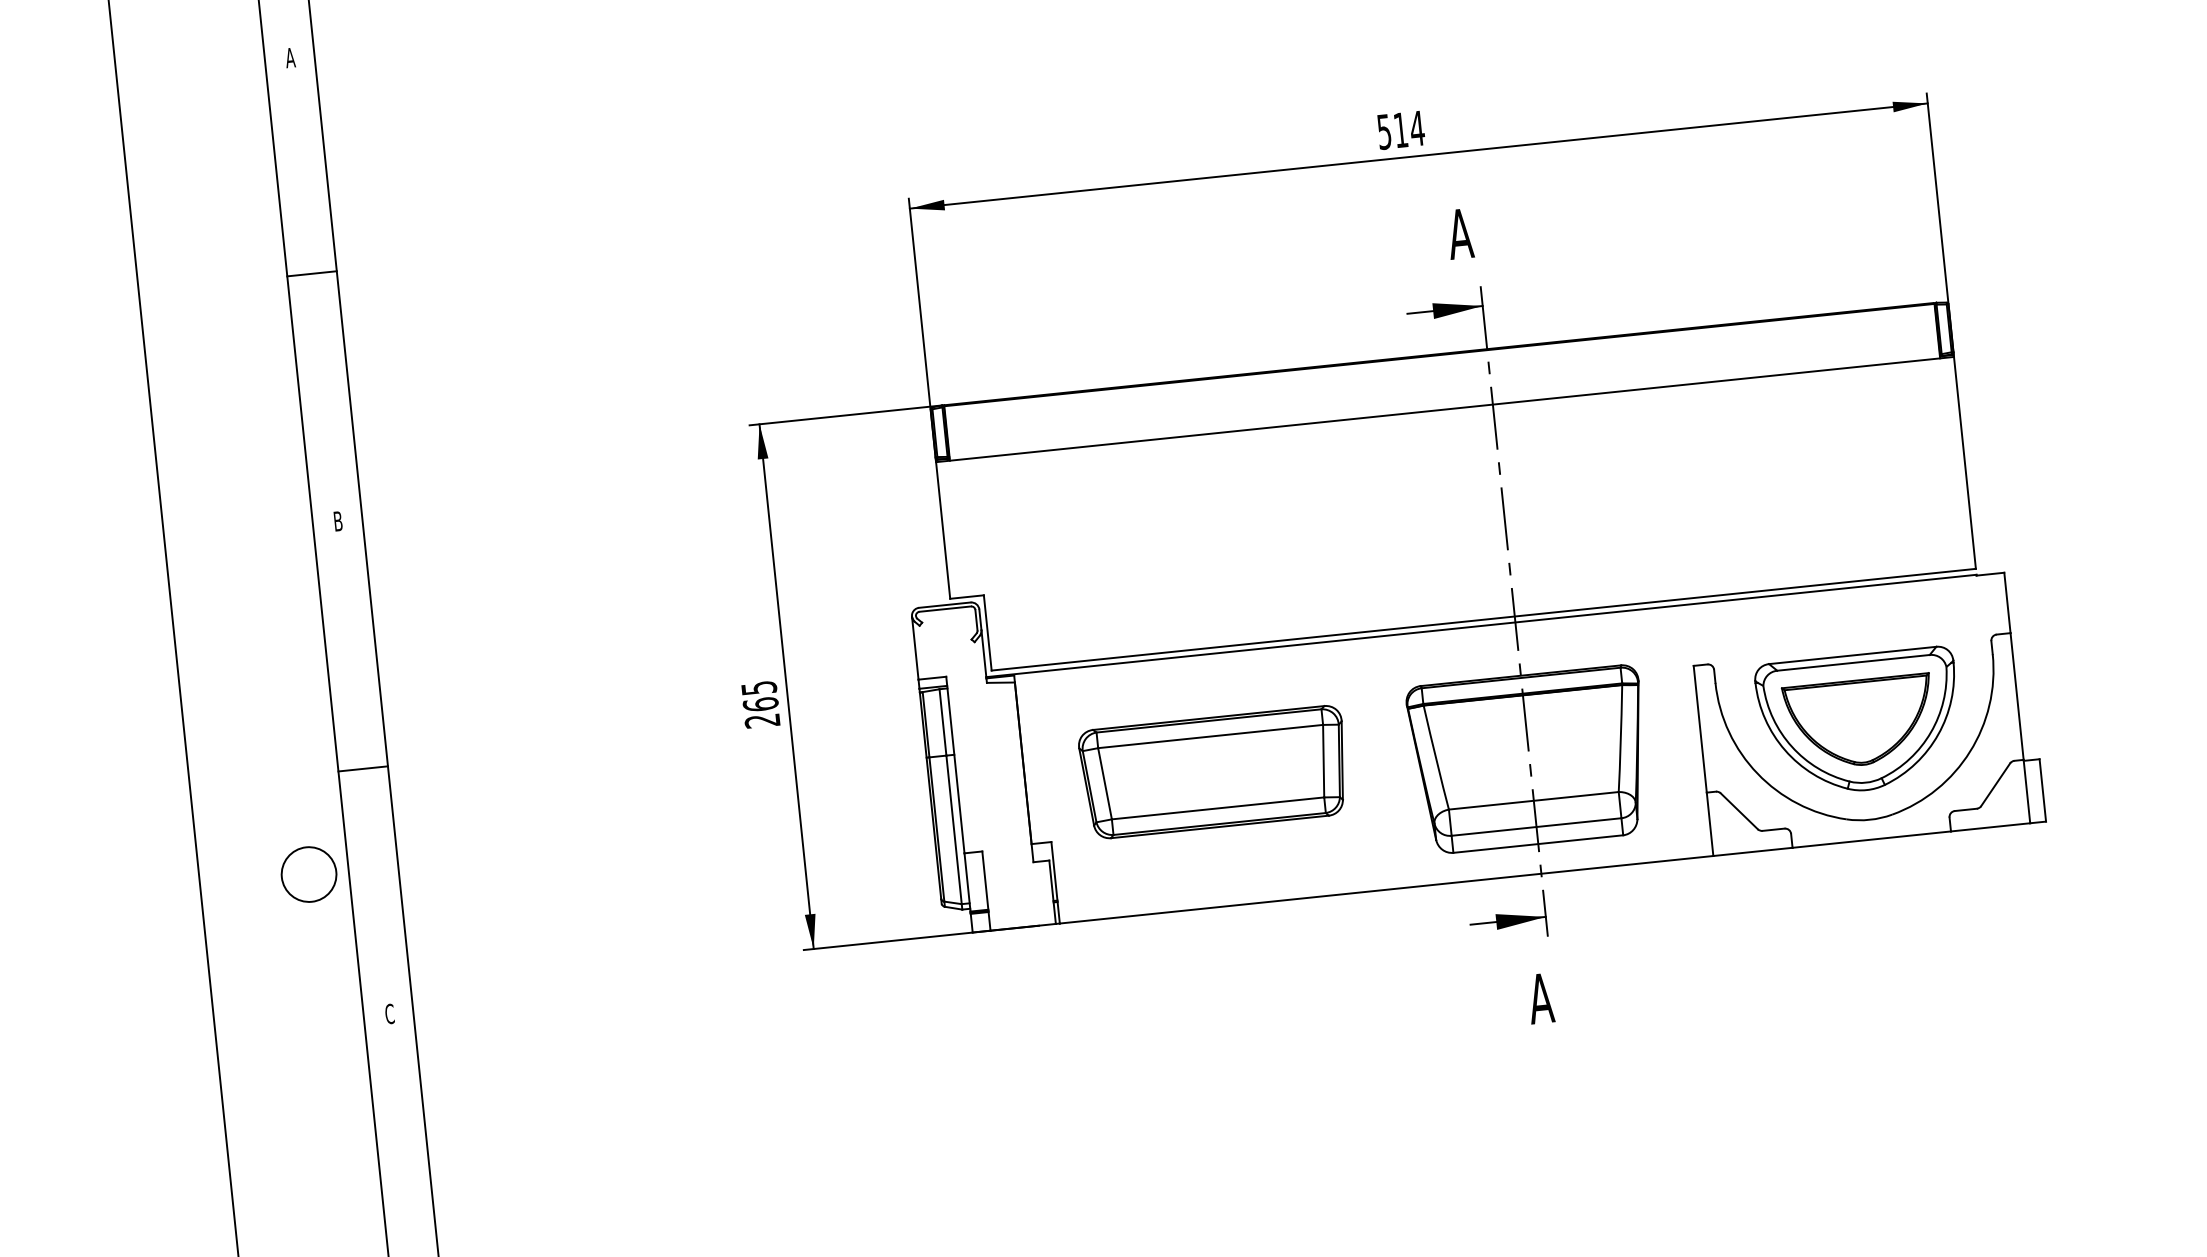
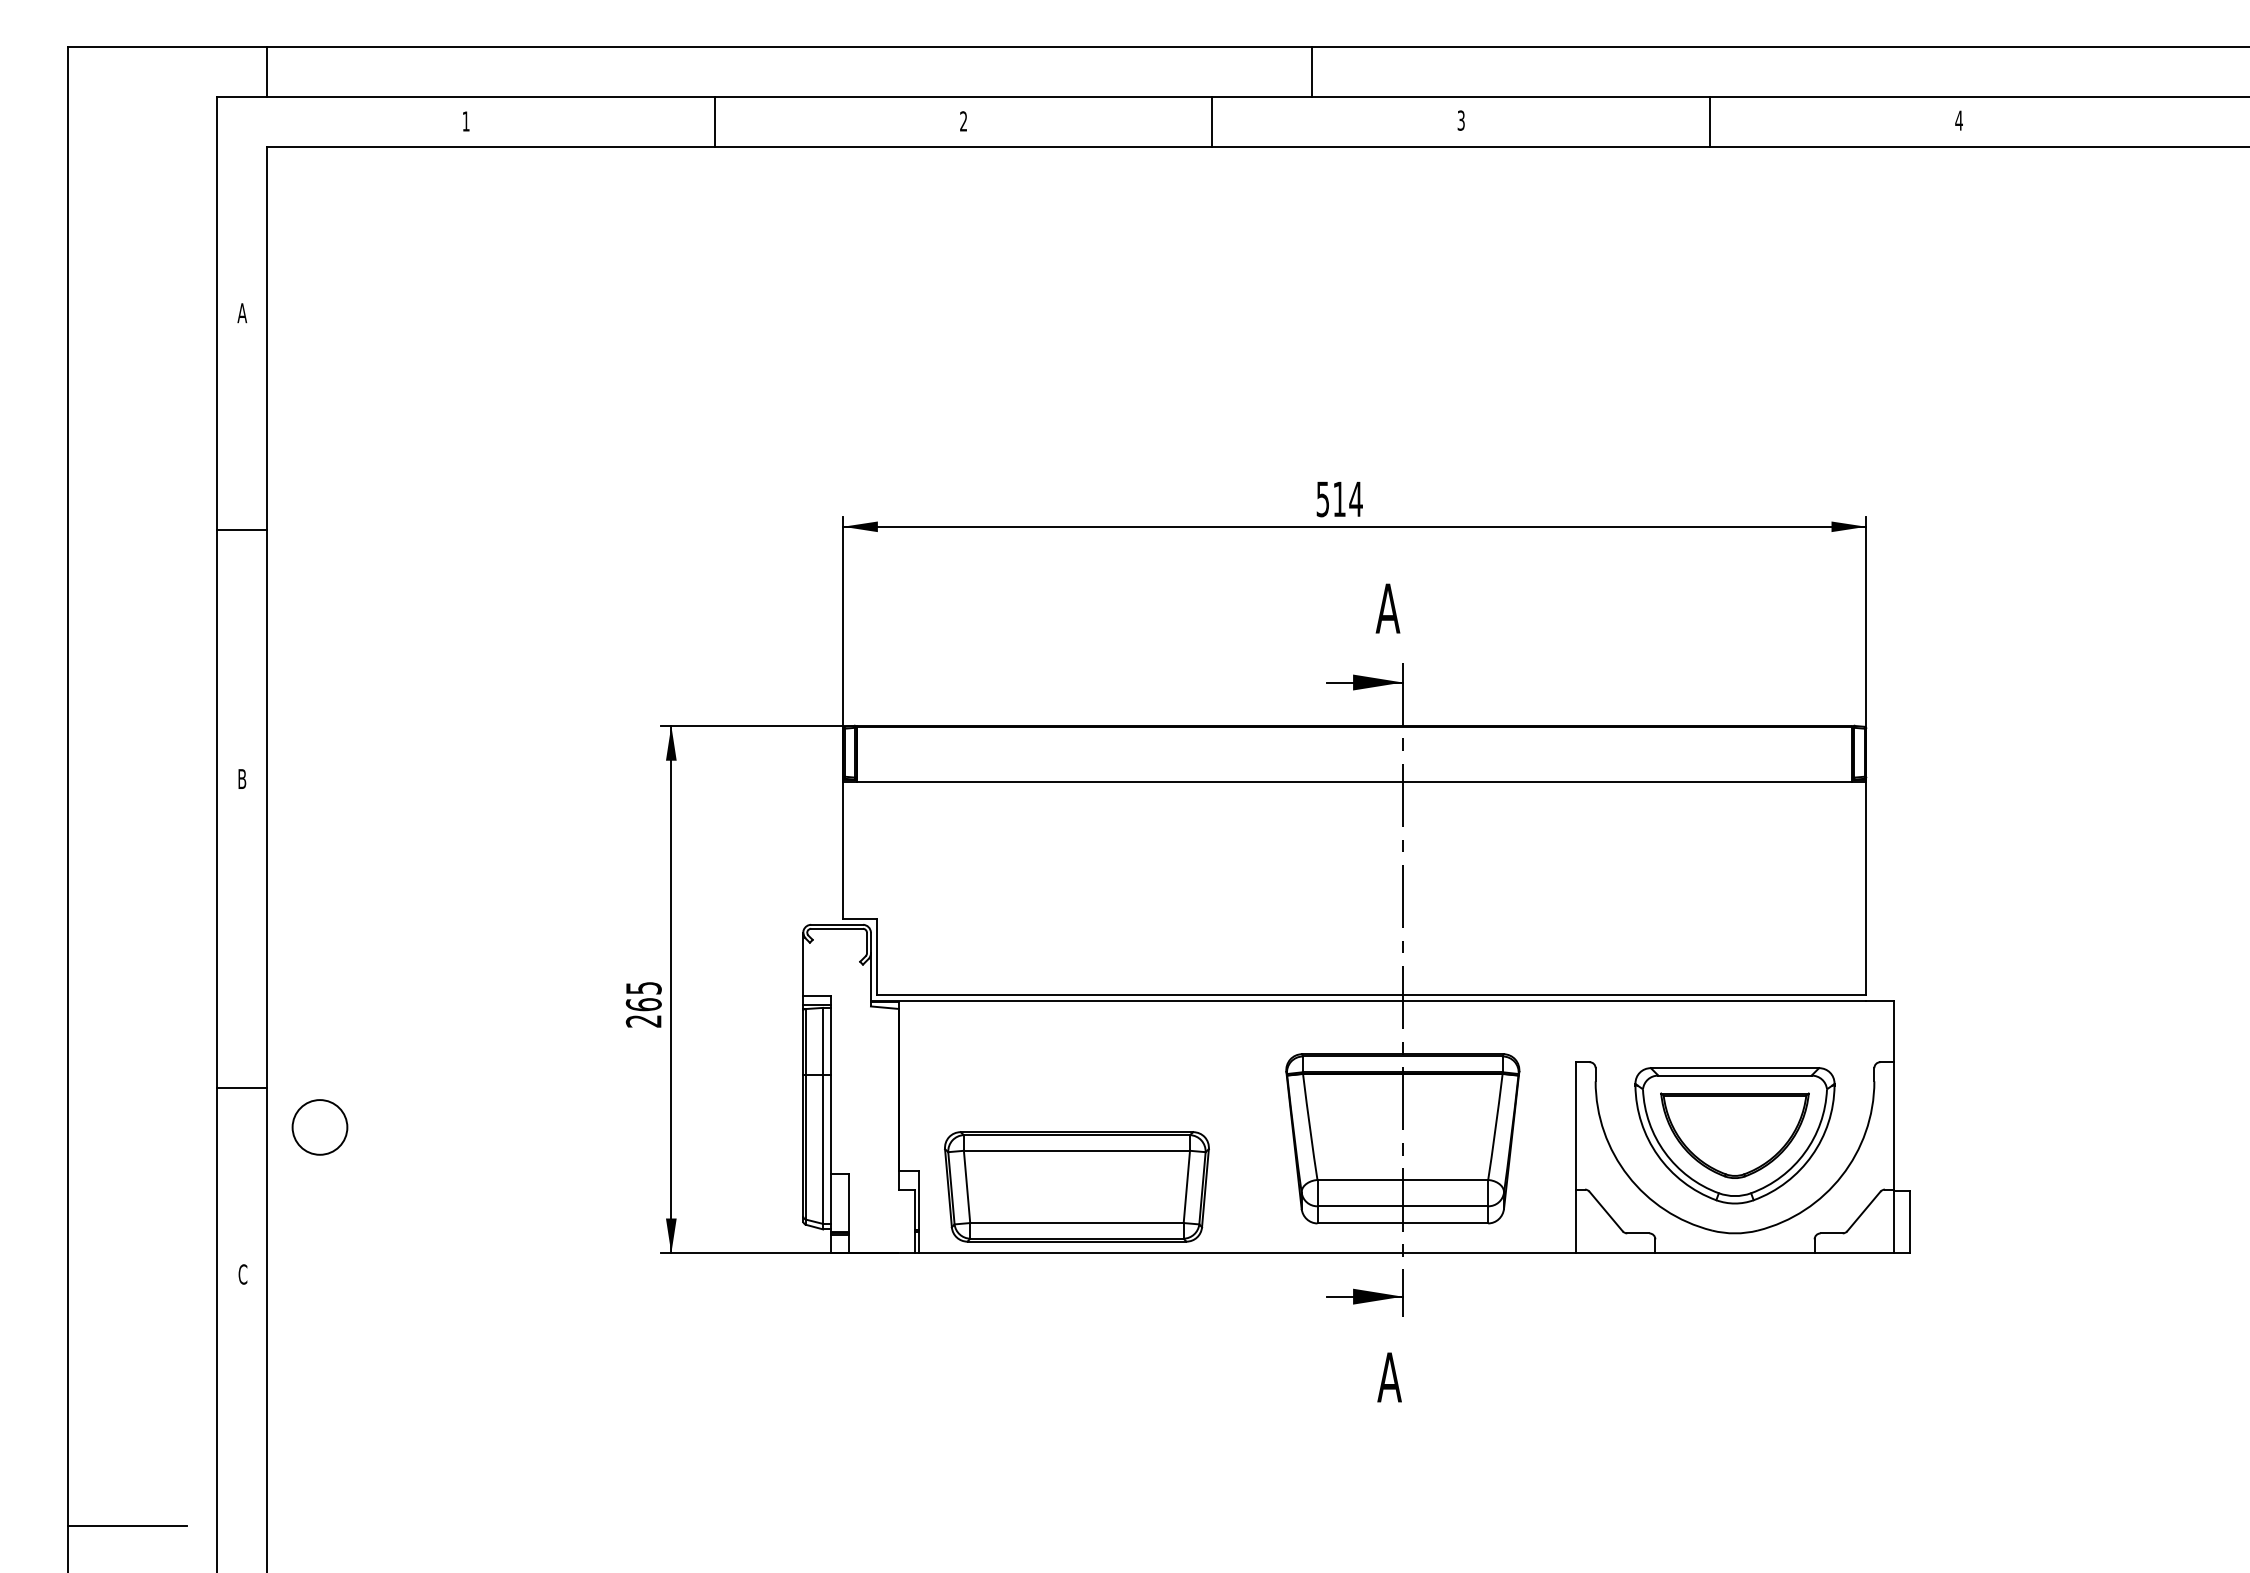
line: (362, 768) -> (241, 1087), moved
part: (1213, 772) -> (1076, 1186), moved
circle: (308, 874) -> (319, 1127), moved

